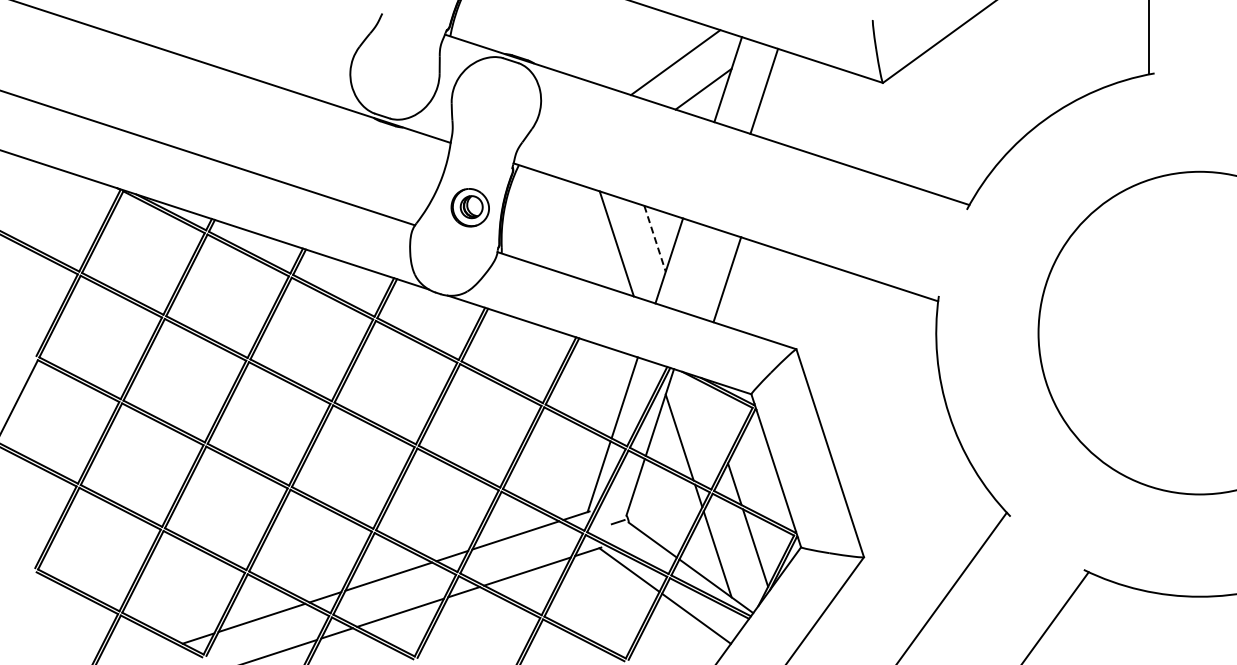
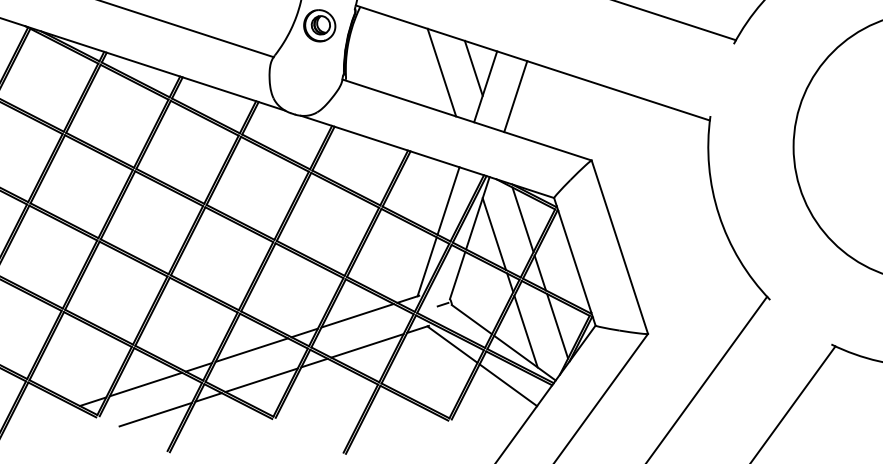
part: (469, 207) -> (319, 25), moved
line: (655, 238) -> (474, 68), dashed -> solid
line: (727, 279) -> (515, 96), moved
line: (713, 420) -> (522, 219), added

